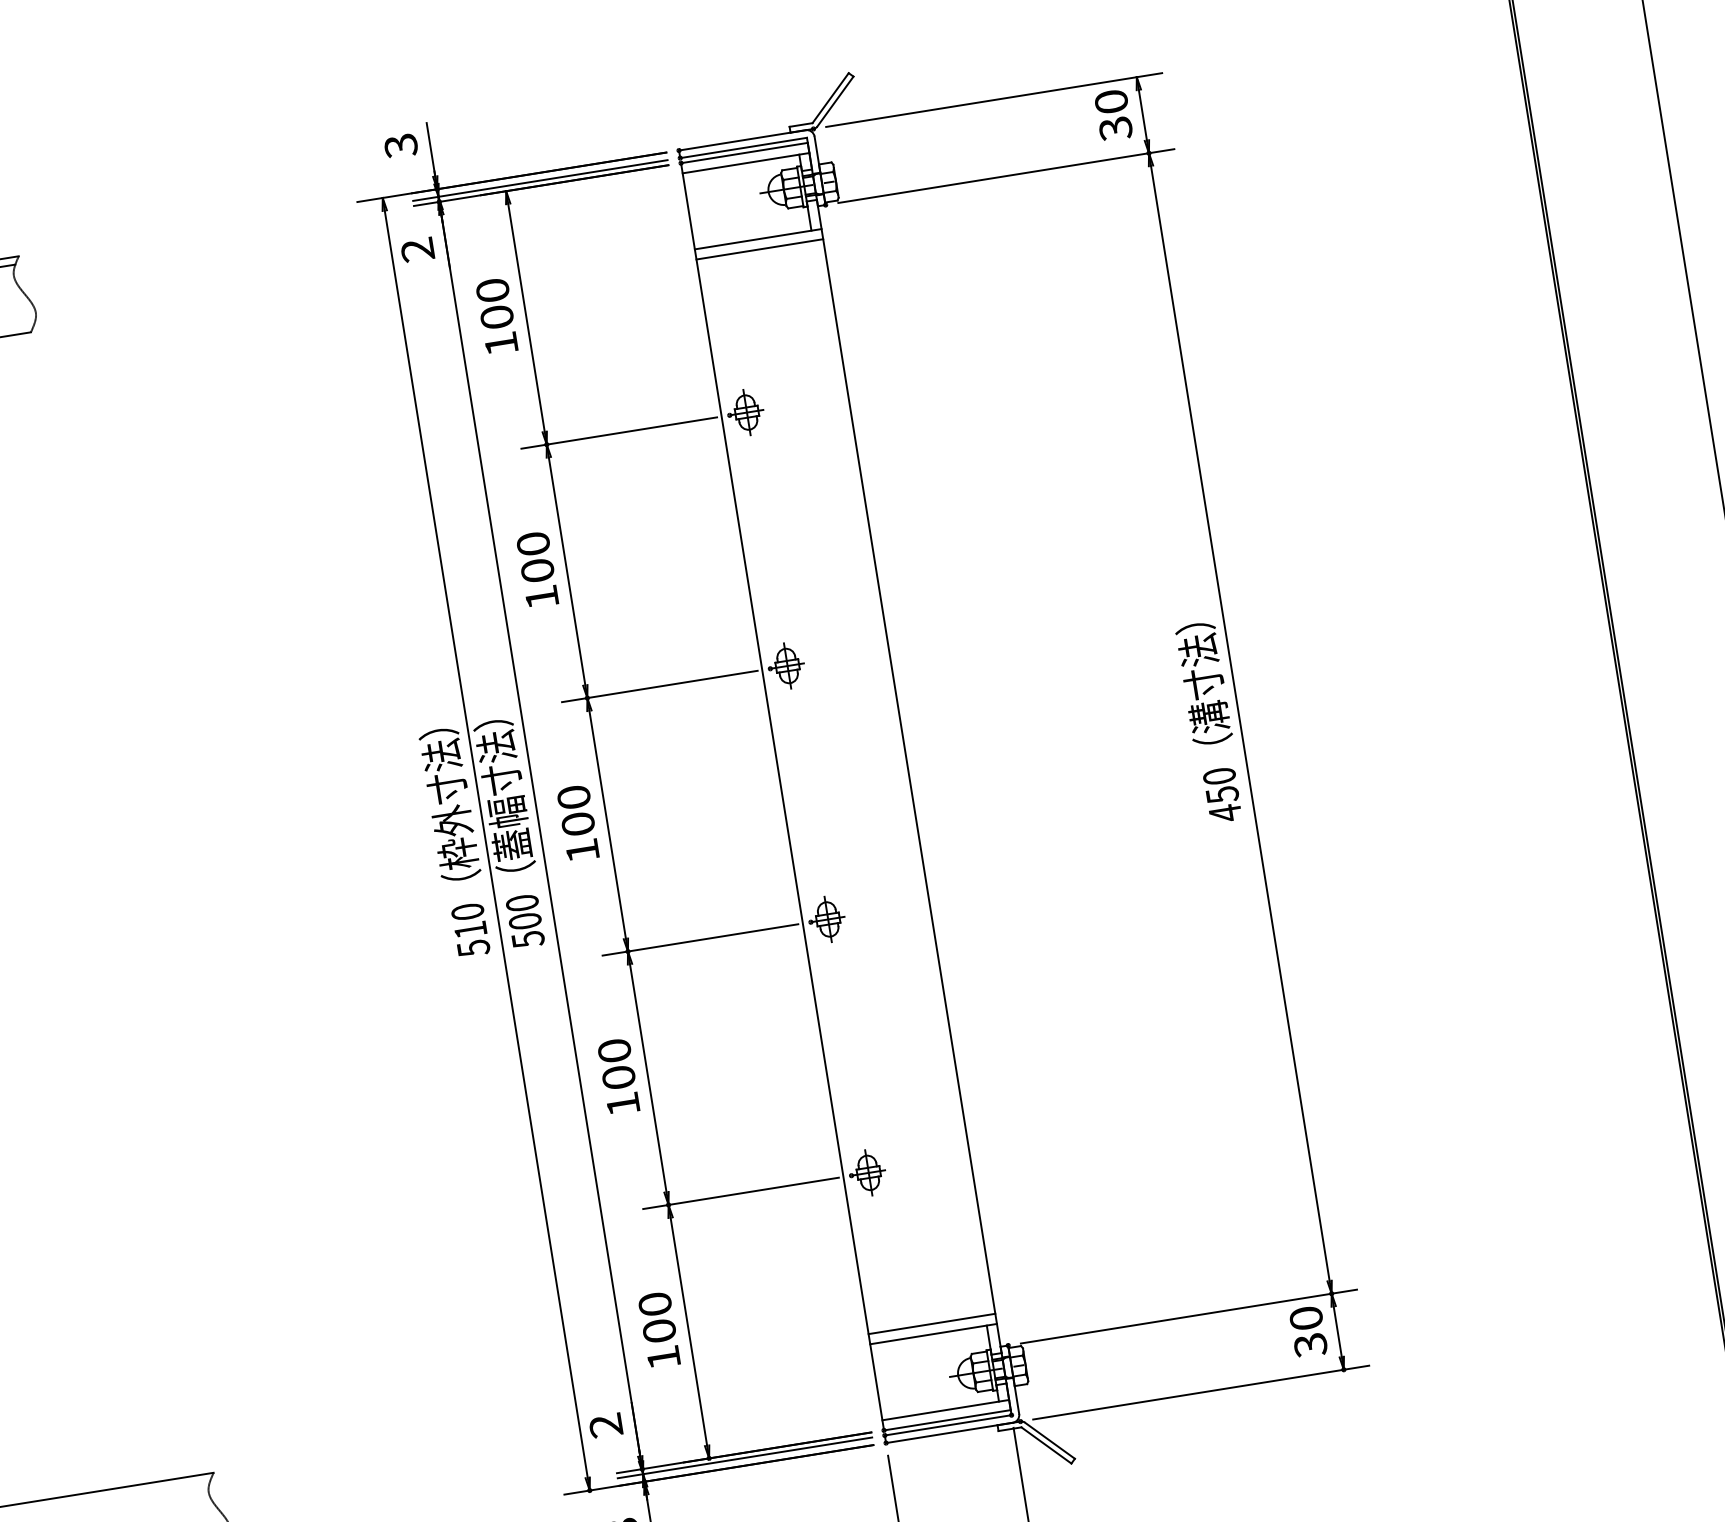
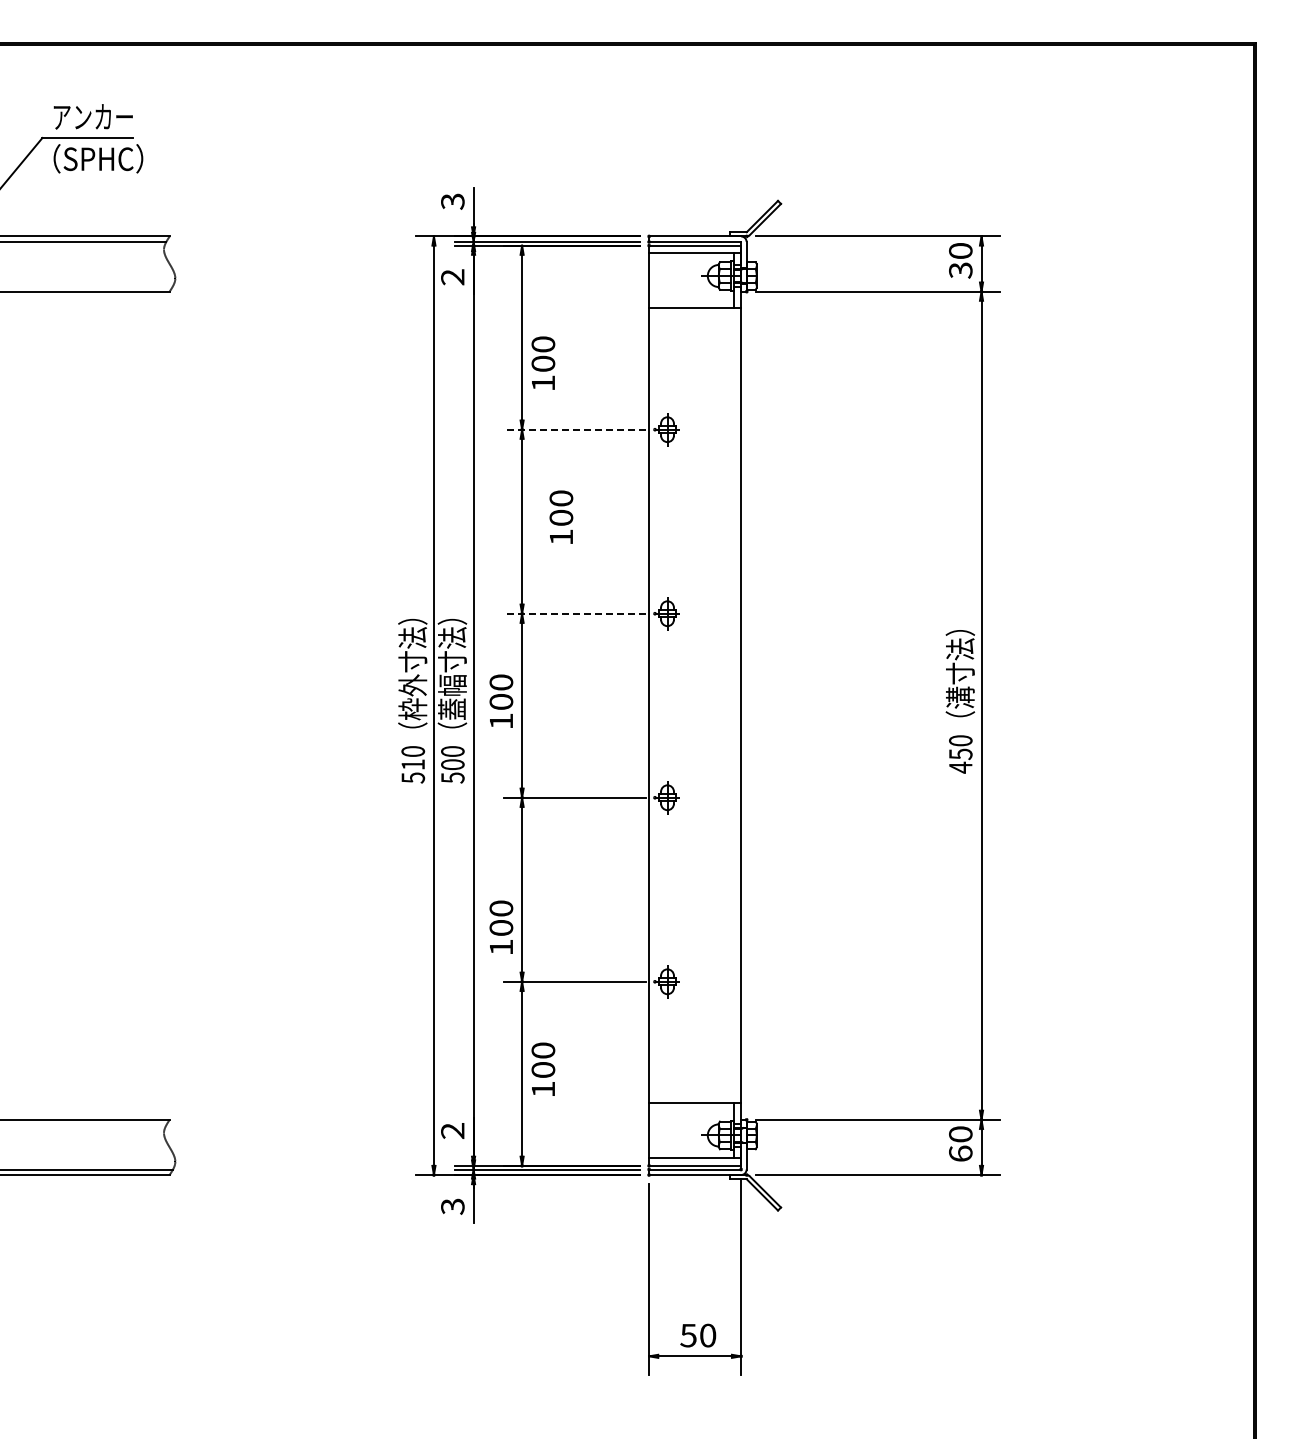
line: (760, 249) -> (695, 315), removed
text: (496, 315) -> (543, 362), moved
line: (618, 432) -> (574, 429), solid -> dashed
text: (537, 568) -> (561, 516), moved
line: (659, 686) -> (574, 613), solid -> dashed
text: (618, 1075) -> (501, 926), moved
line: (932, 1323) -> (695, 1095), removed
text: (659, 1328) -> (543, 1068), moved
text: (1310, 1344) -> (960, 1153), 30 -> 60

